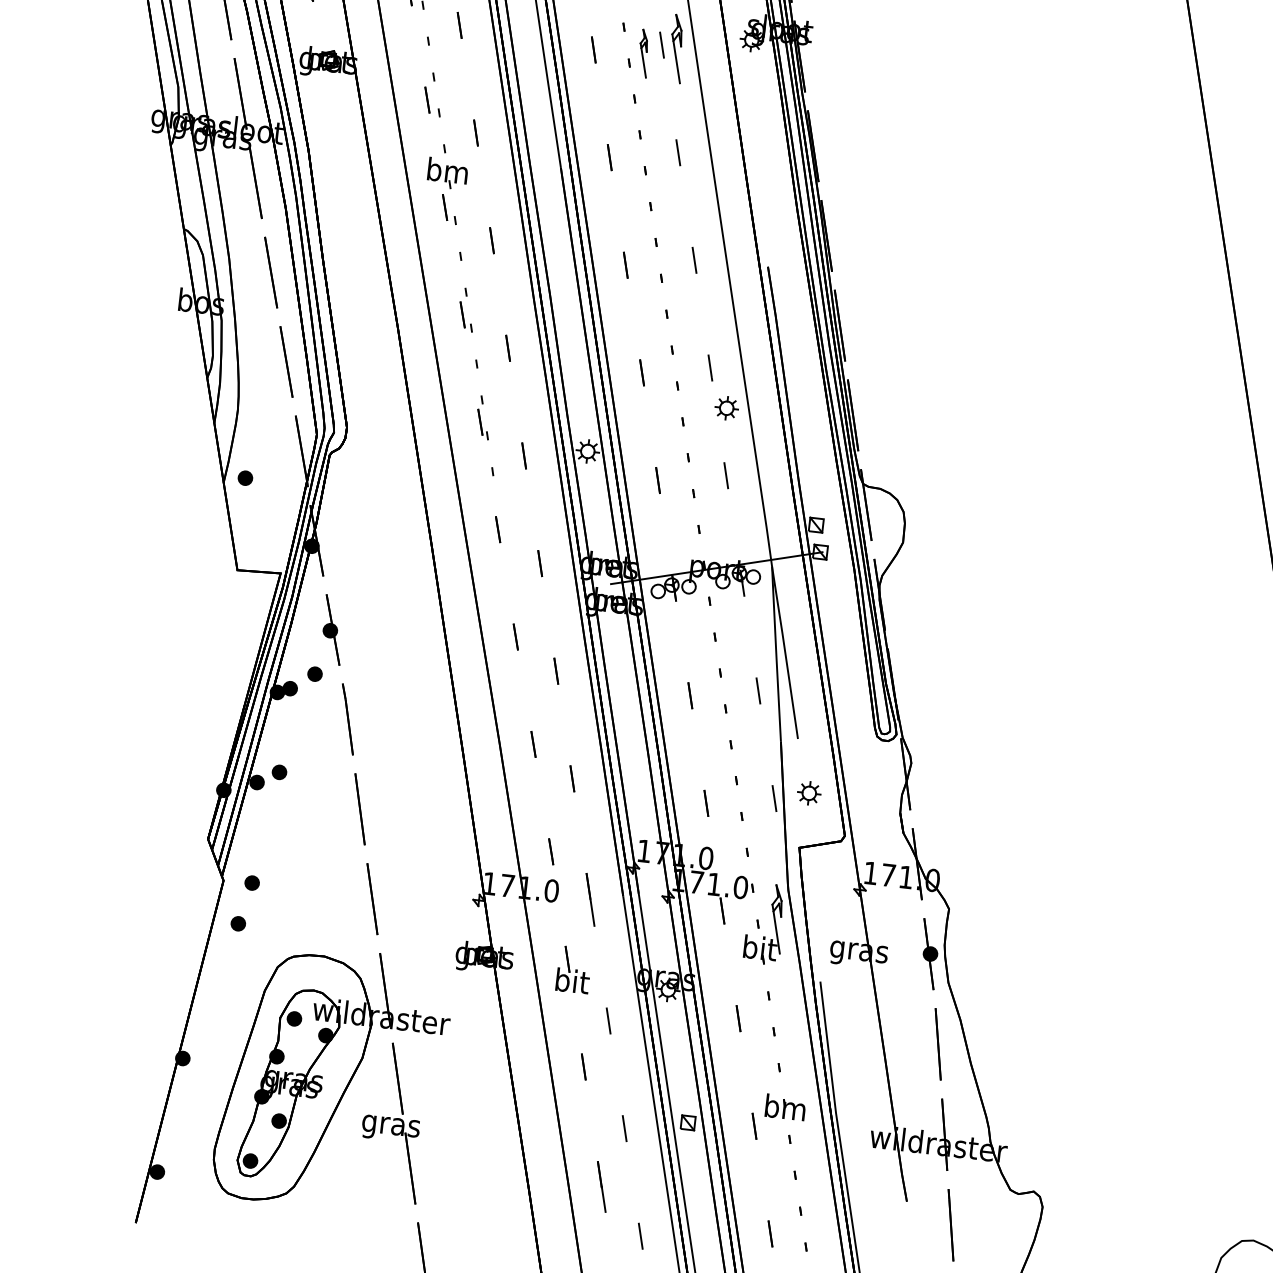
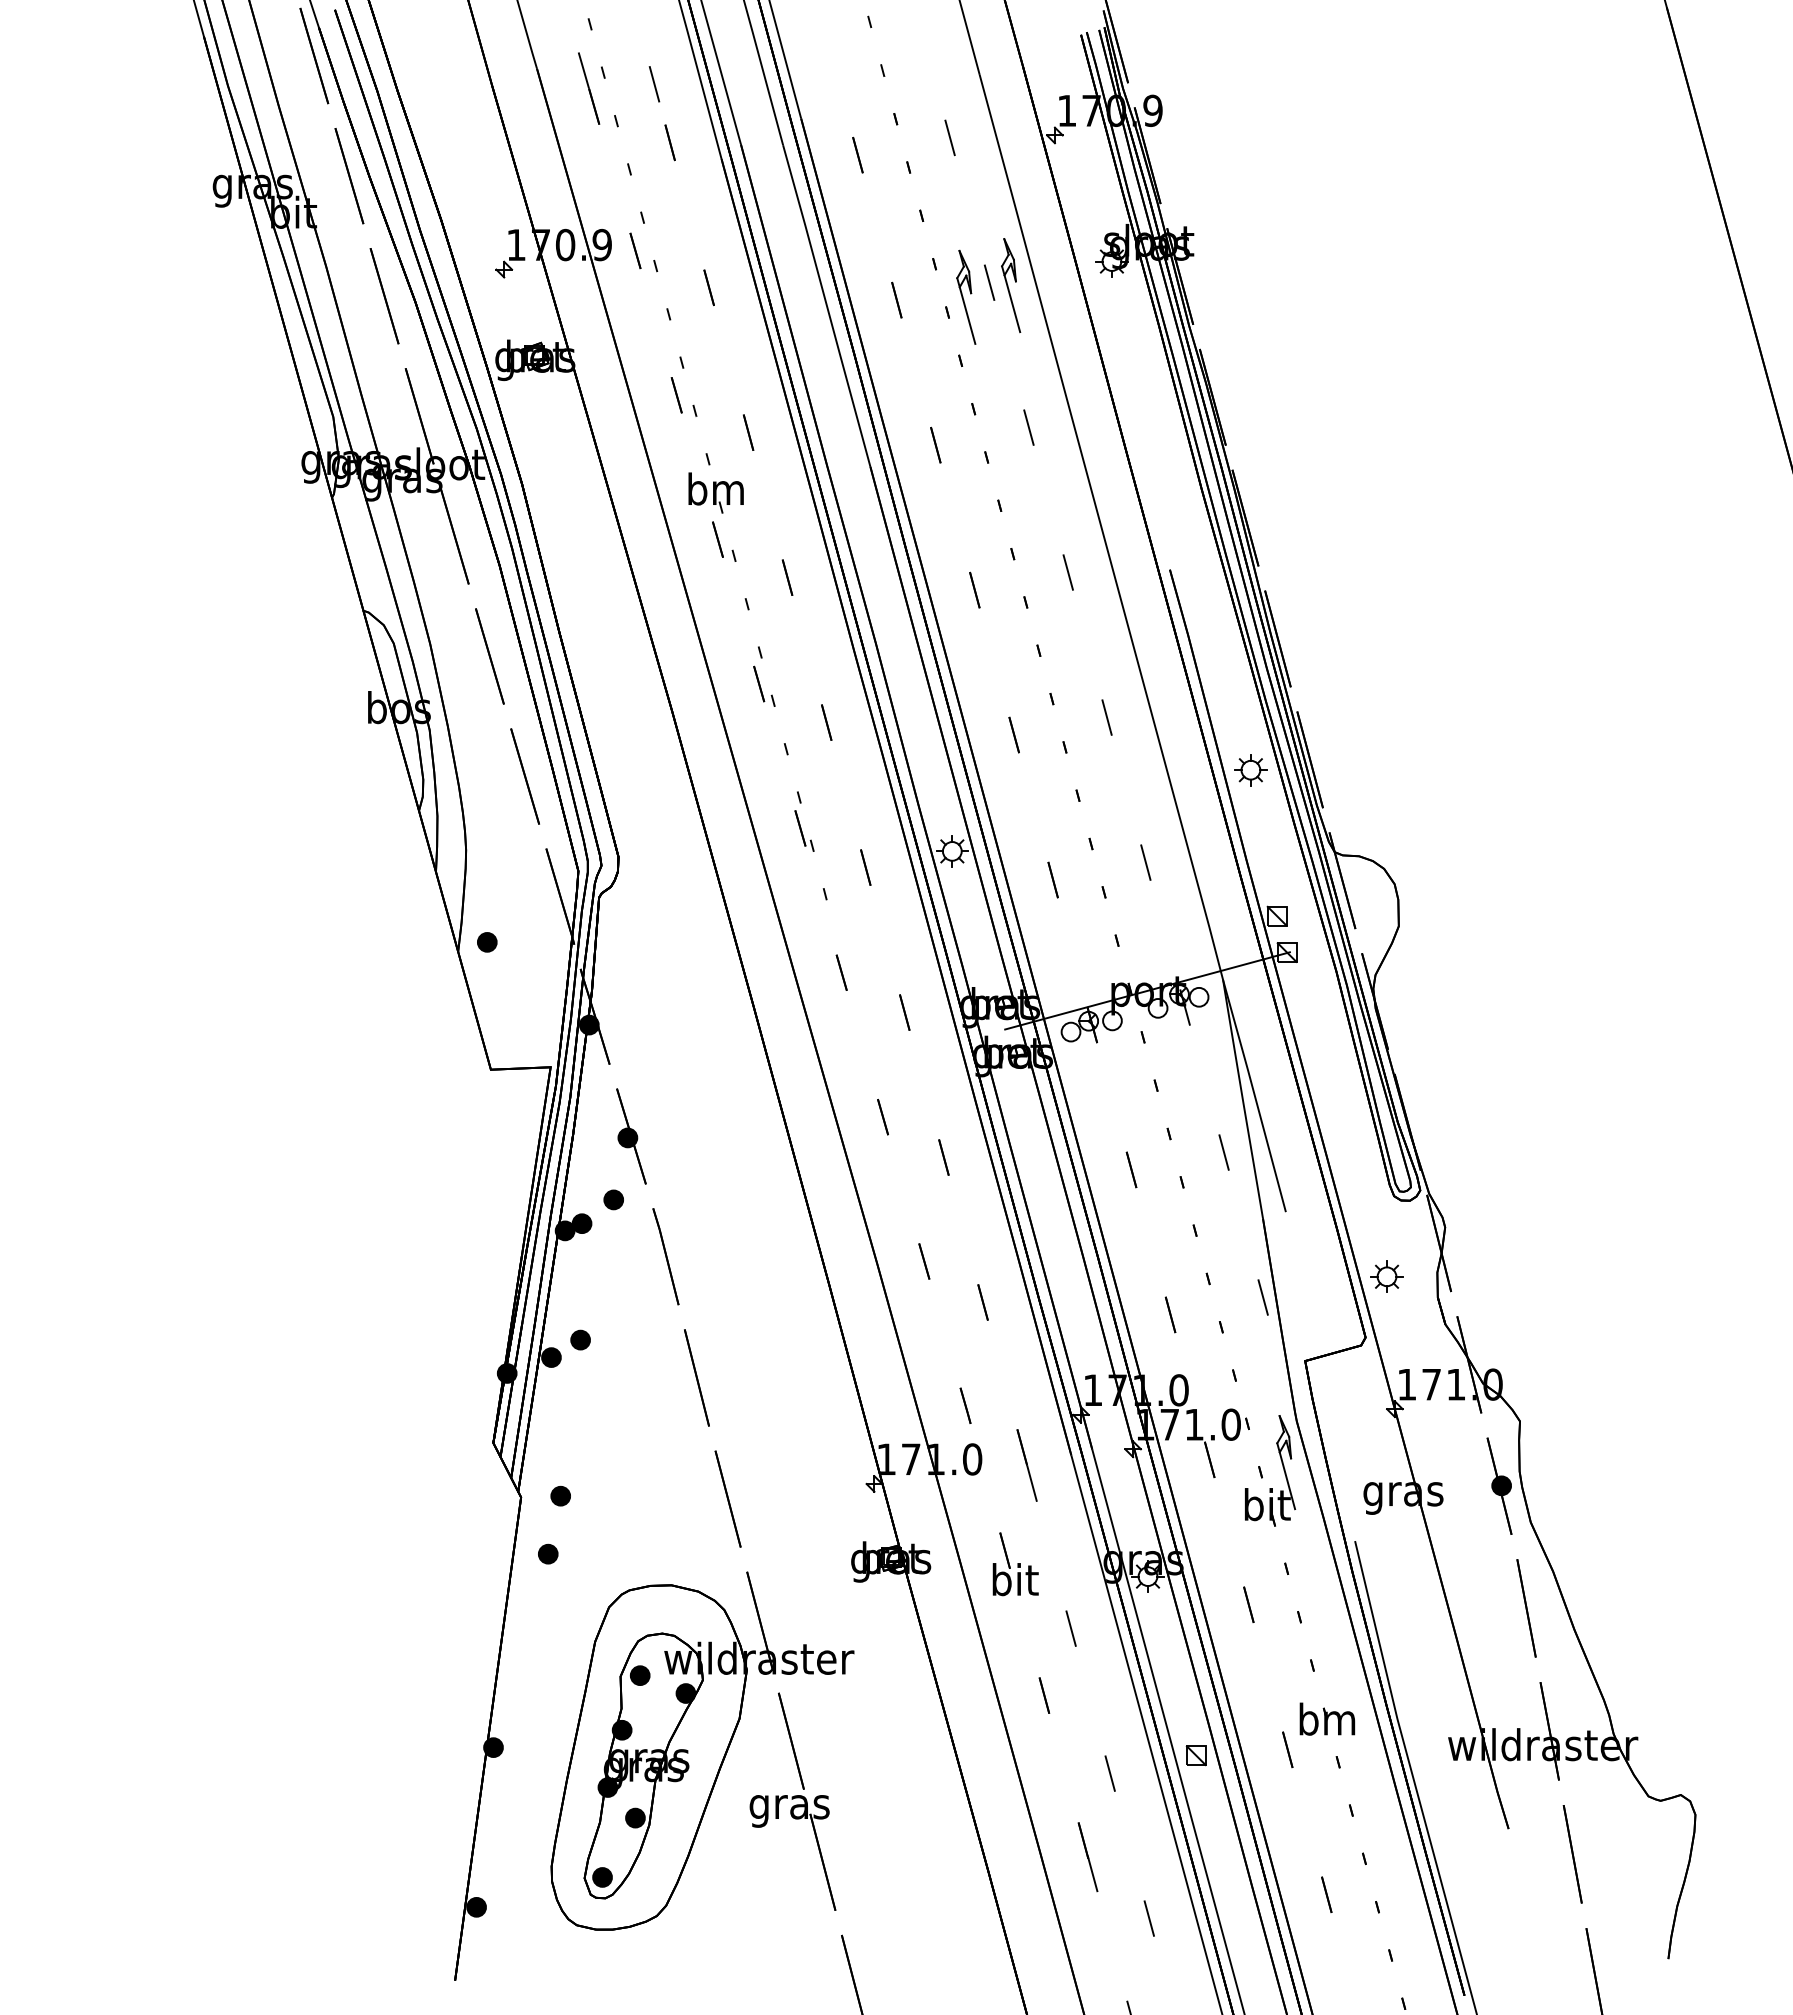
part: (644, 53) -> (966, 296), size x1.43
part: (726, 408) -> (1250, 770), moved
part: (808, 793) -> (1386, 1276), moved

